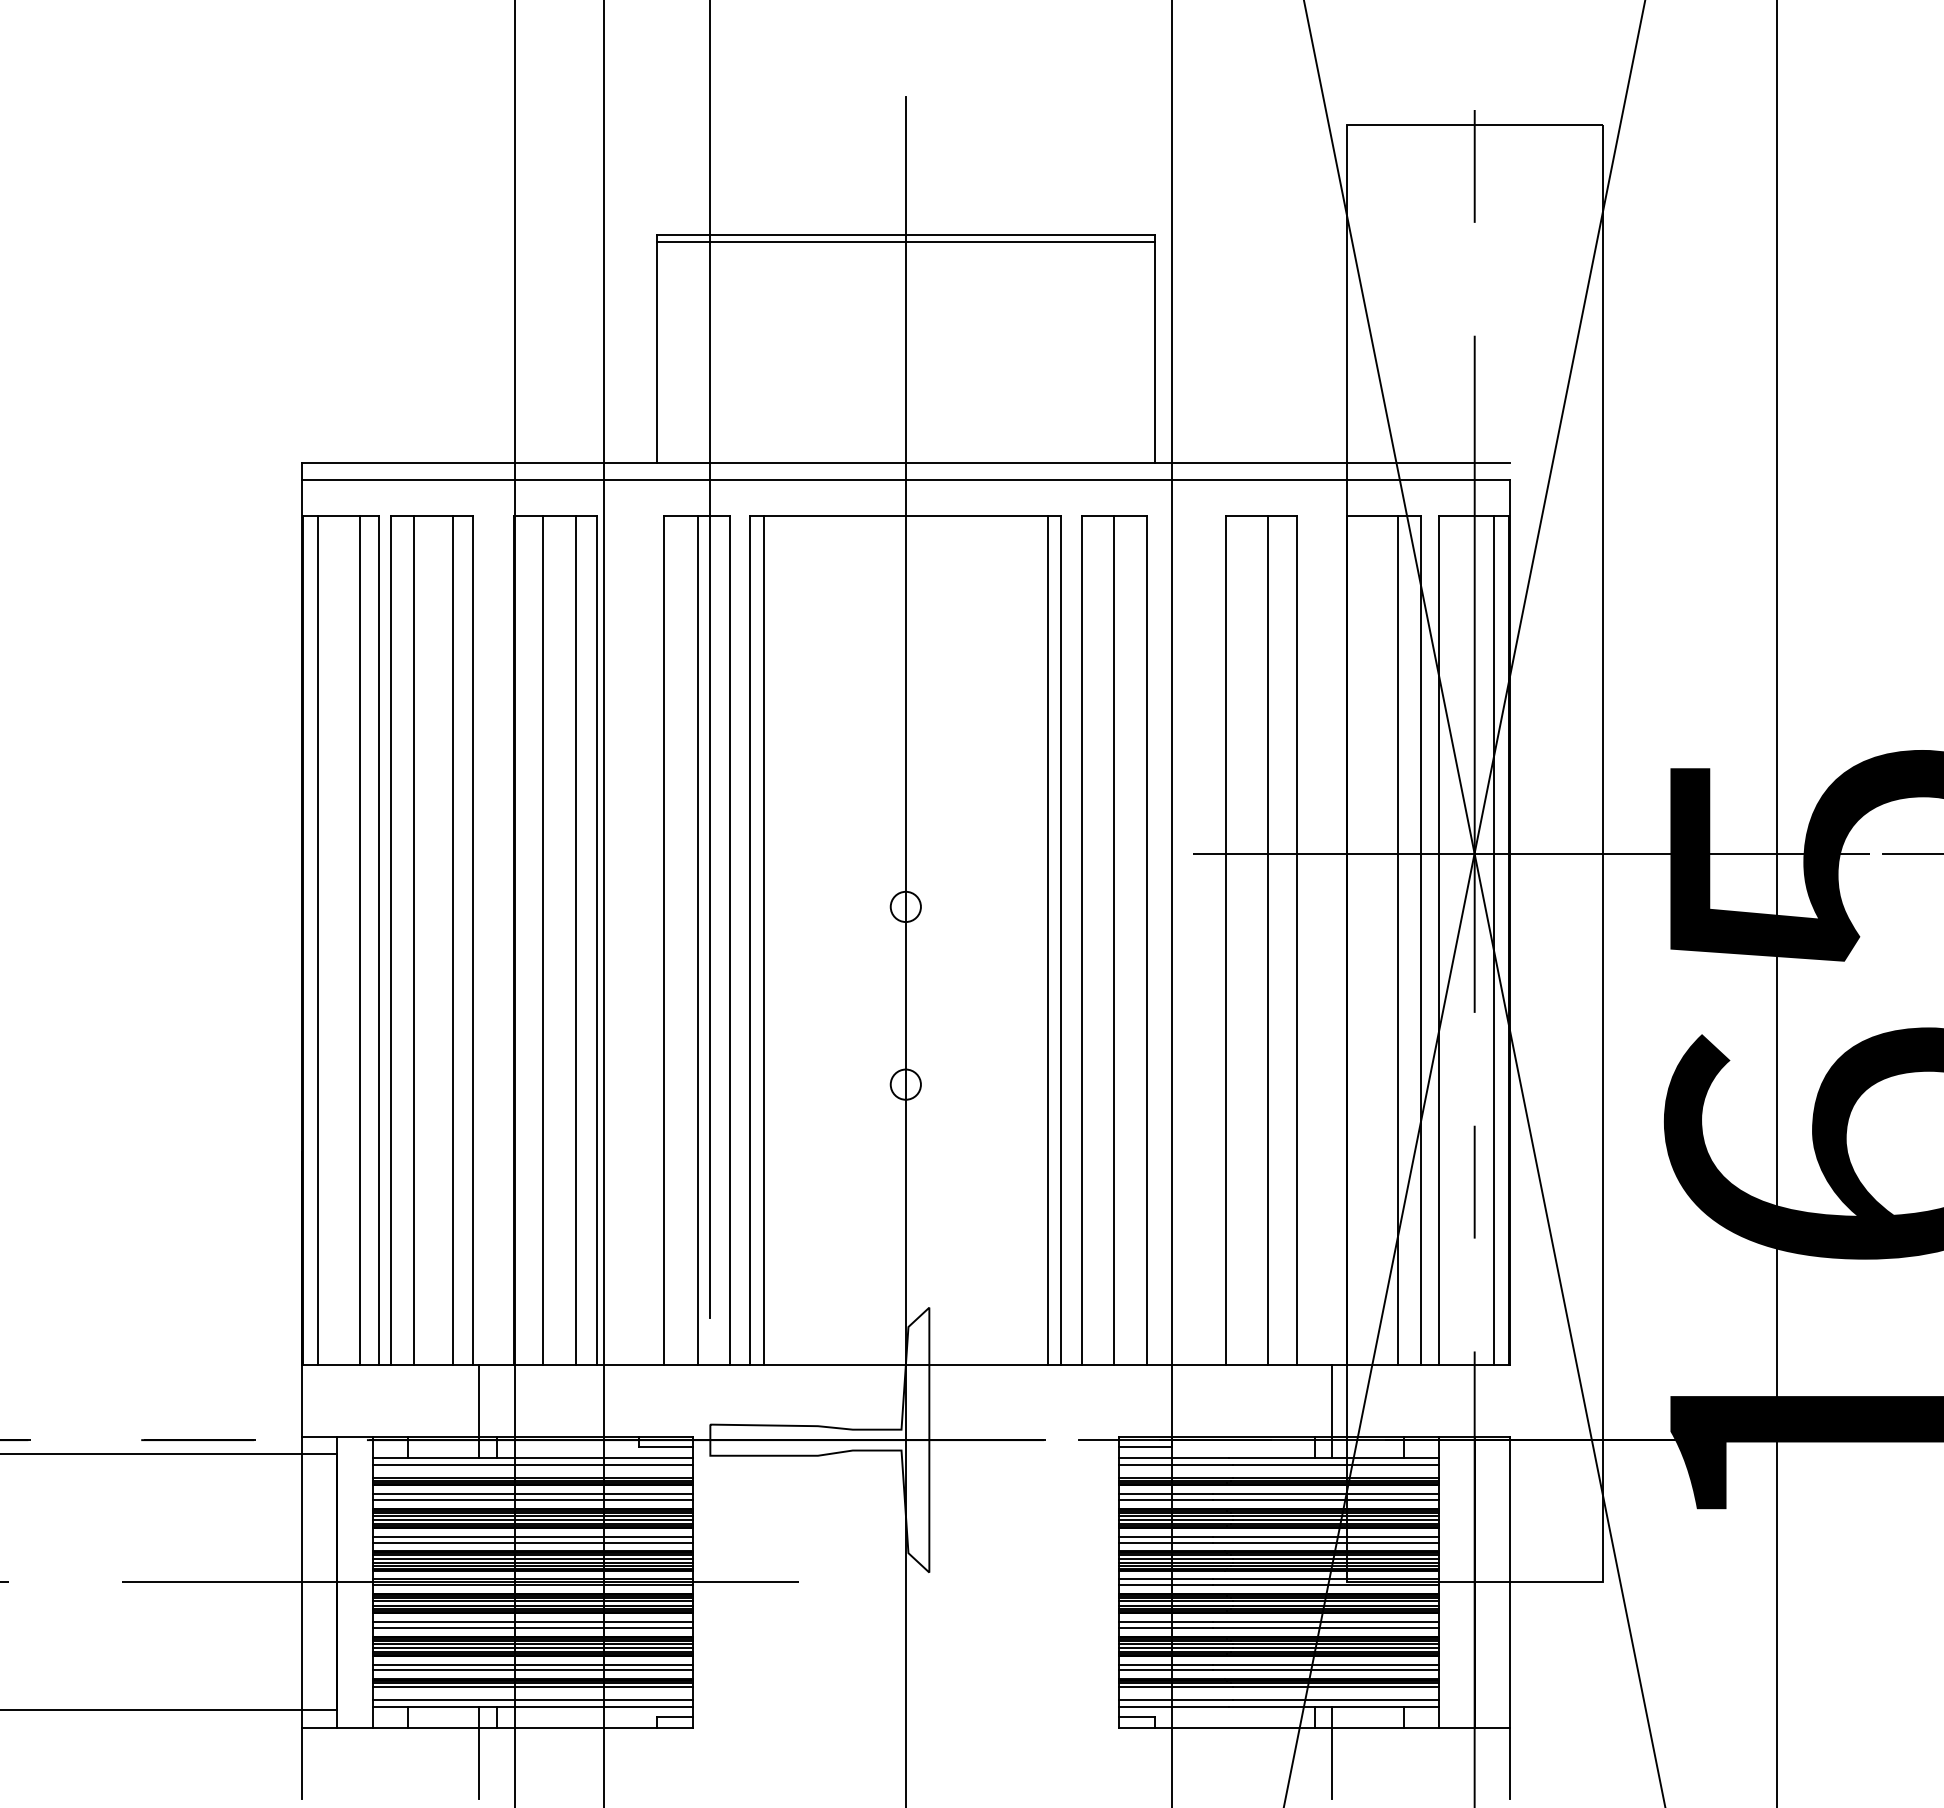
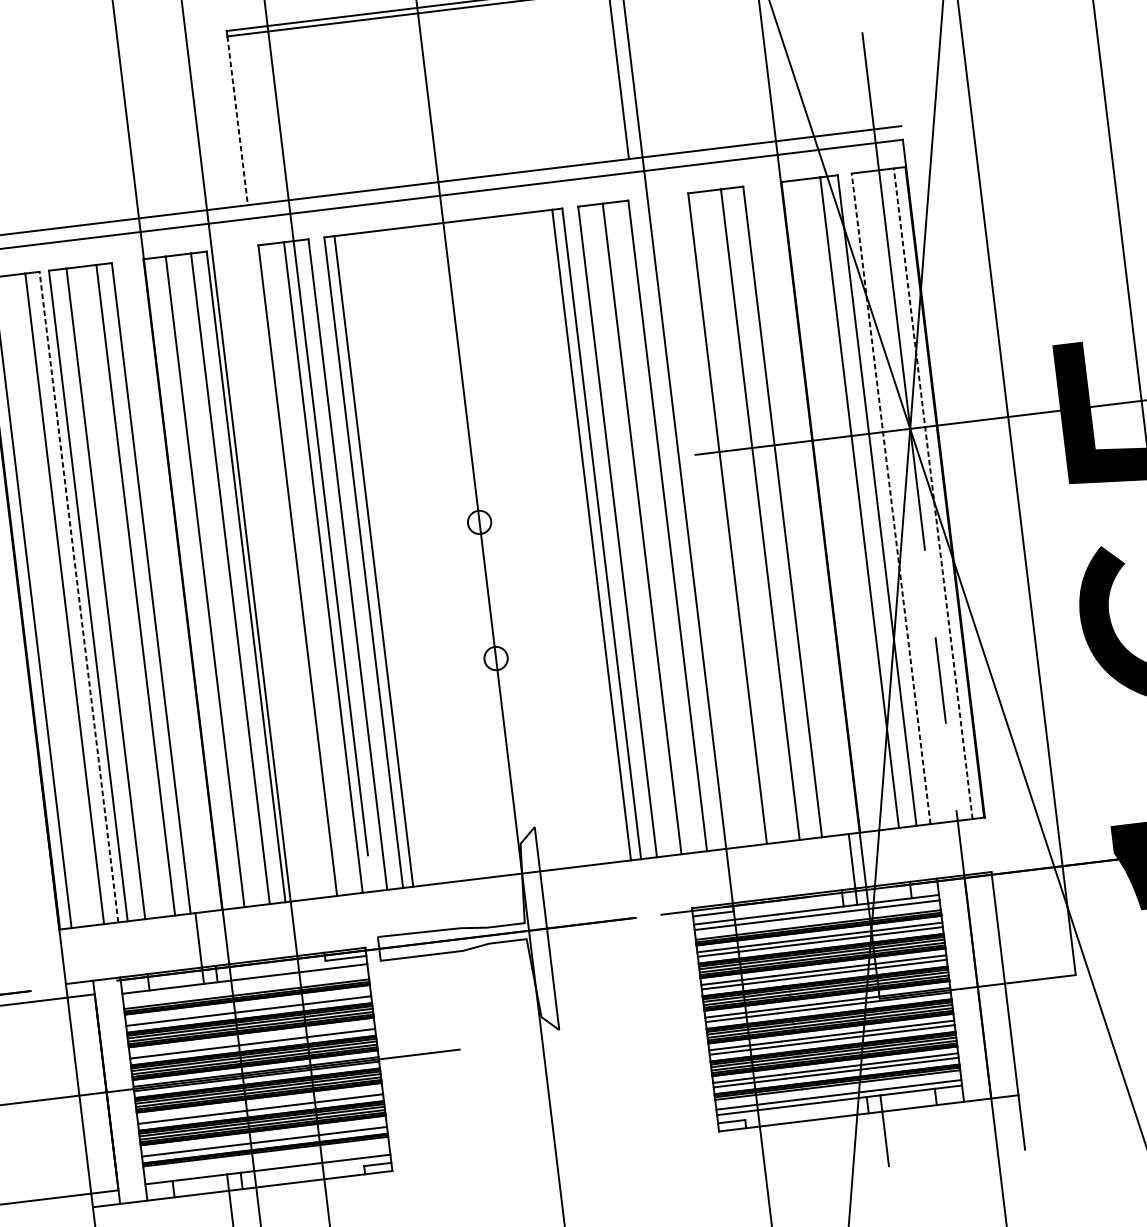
line: (657, 352) -> (238, 120), solid -> dashed
line: (378, 940) -> (78, 597), solid -> dashed
line: (1439, 940) -> (891, 498), solid -> dashed
line: (1494, 940) -> (933, 493), solid -> dashed
line: (532, 1465) -> (245, 984), removed
line: (532, 1494) -> (248, 1007), removed
line: (532, 1536) -> (252, 1039), removed
line: (532, 1622) -> (260, 1105), removed
line: (532, 1664) -> (263, 1137), removed
line: (532, 1686) -> (265, 1154), removed
line: (532, 1699) -> (267, 1163), removed

